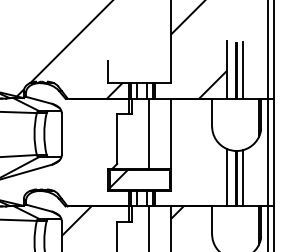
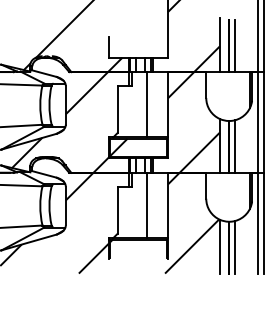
hatch: (56, 152) -> (60, 122), added
hatch: (198, 152) -> (193, 122), added

